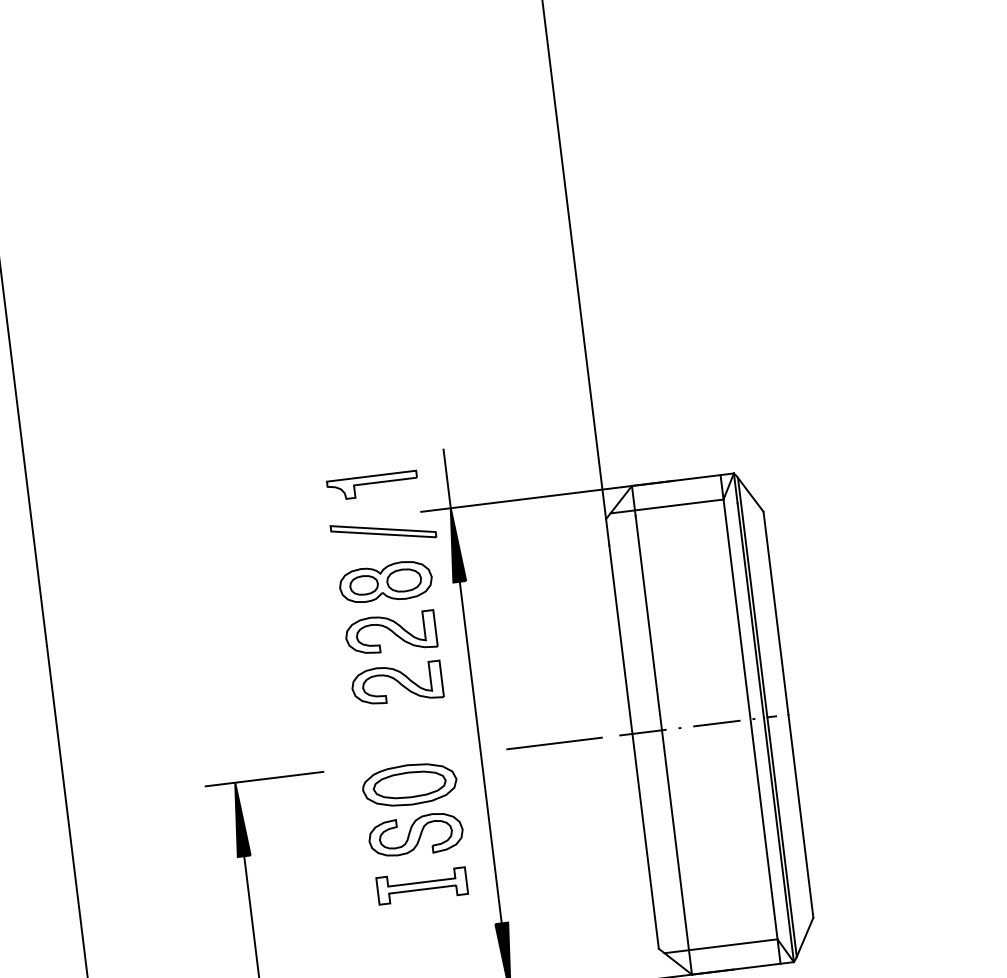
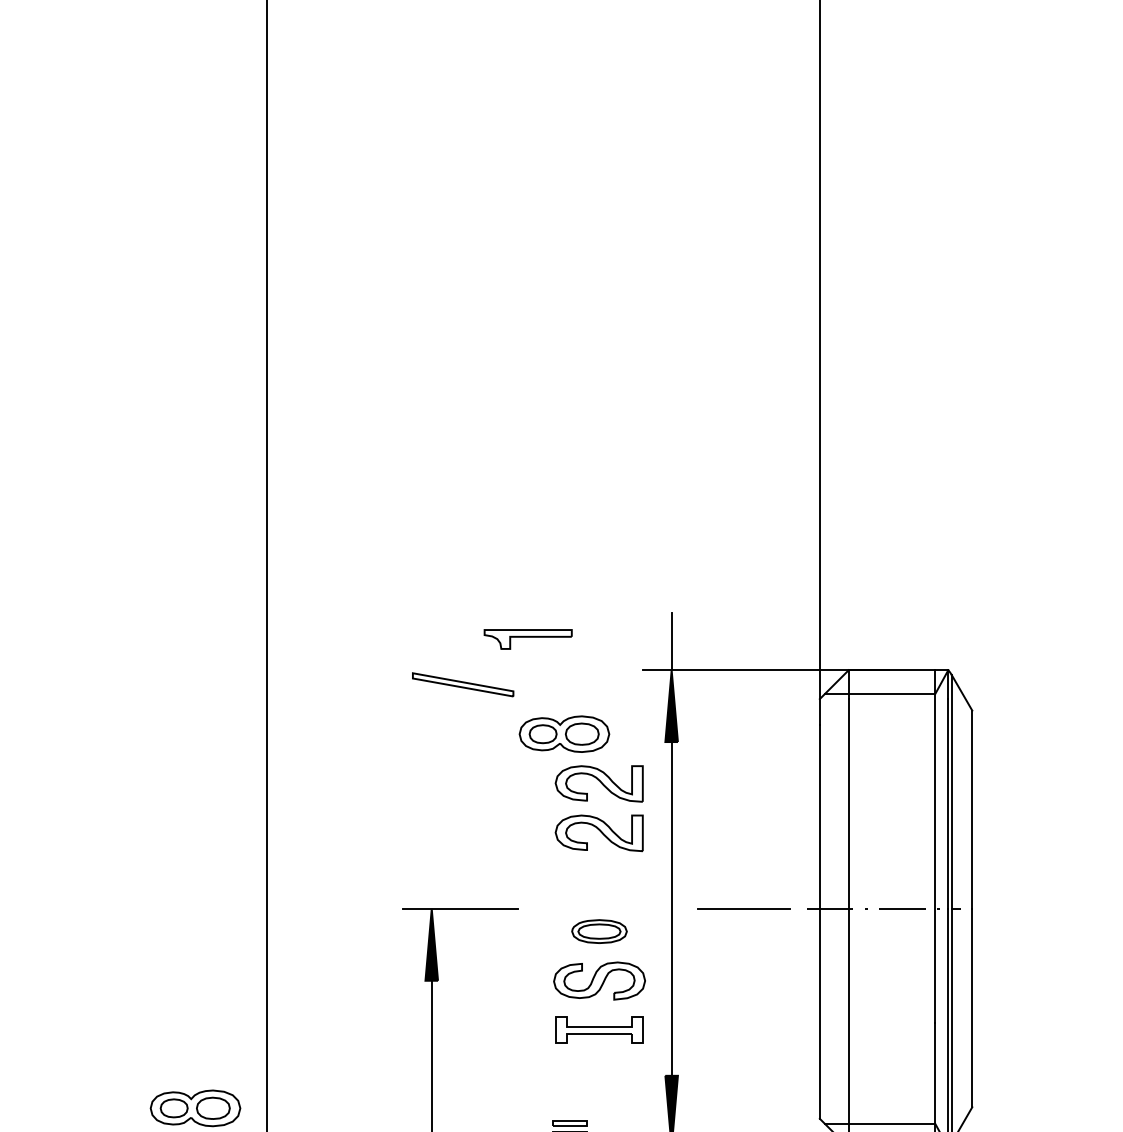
part: (372, 485) -> (527, 639), moved
part: (383, 531) -> (463, 684), moved
part: (385, 581) -> (564, 733), moved
part: (409, 784) -> (599, 931), size x0.6

